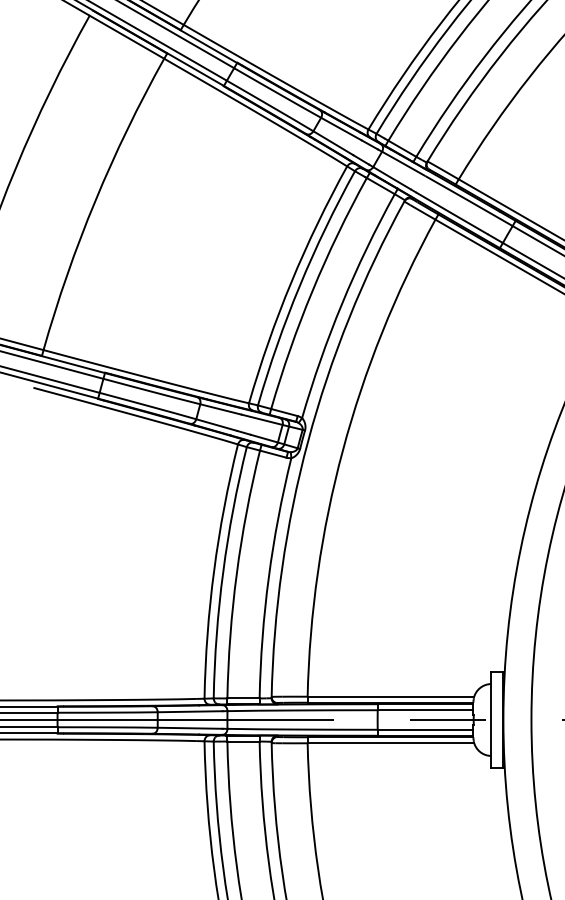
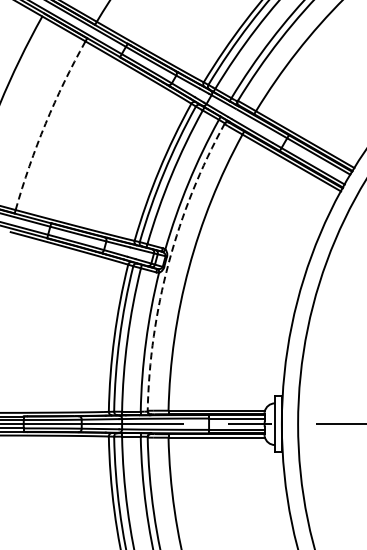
arc: (95, 200) -> (45, 123), solid -> dashed
arc: (307, 440) -> (168, 262), solid -> dashed

